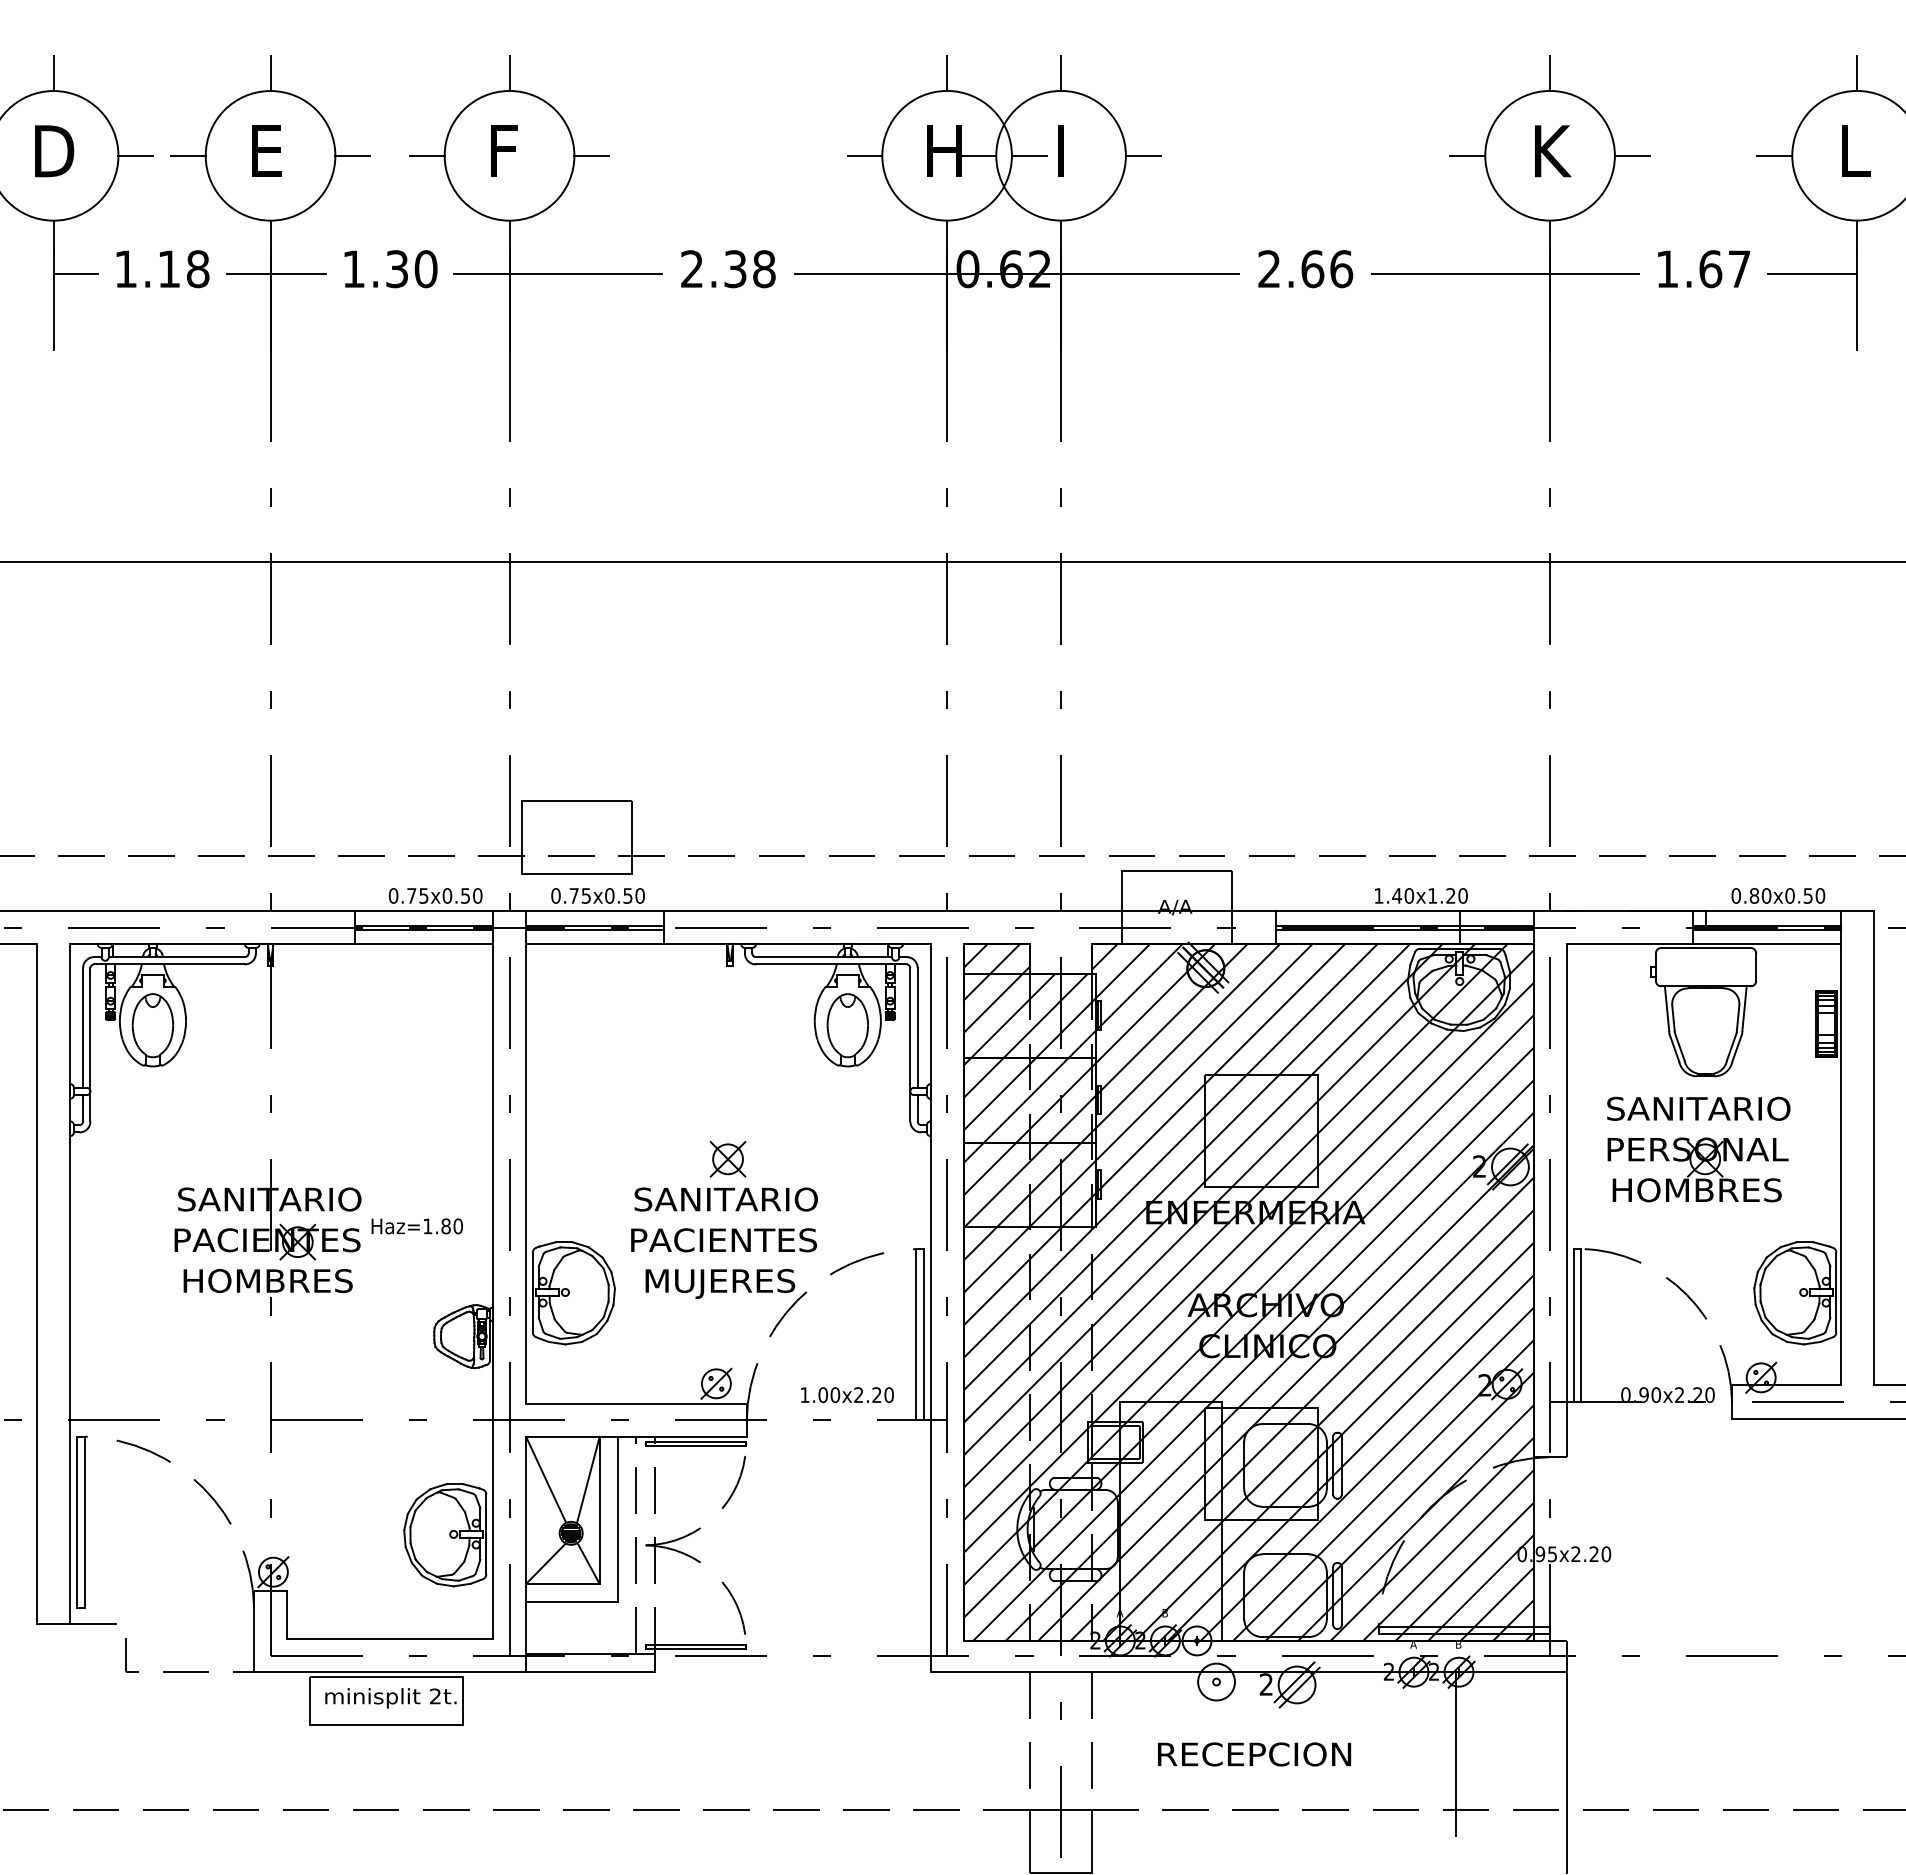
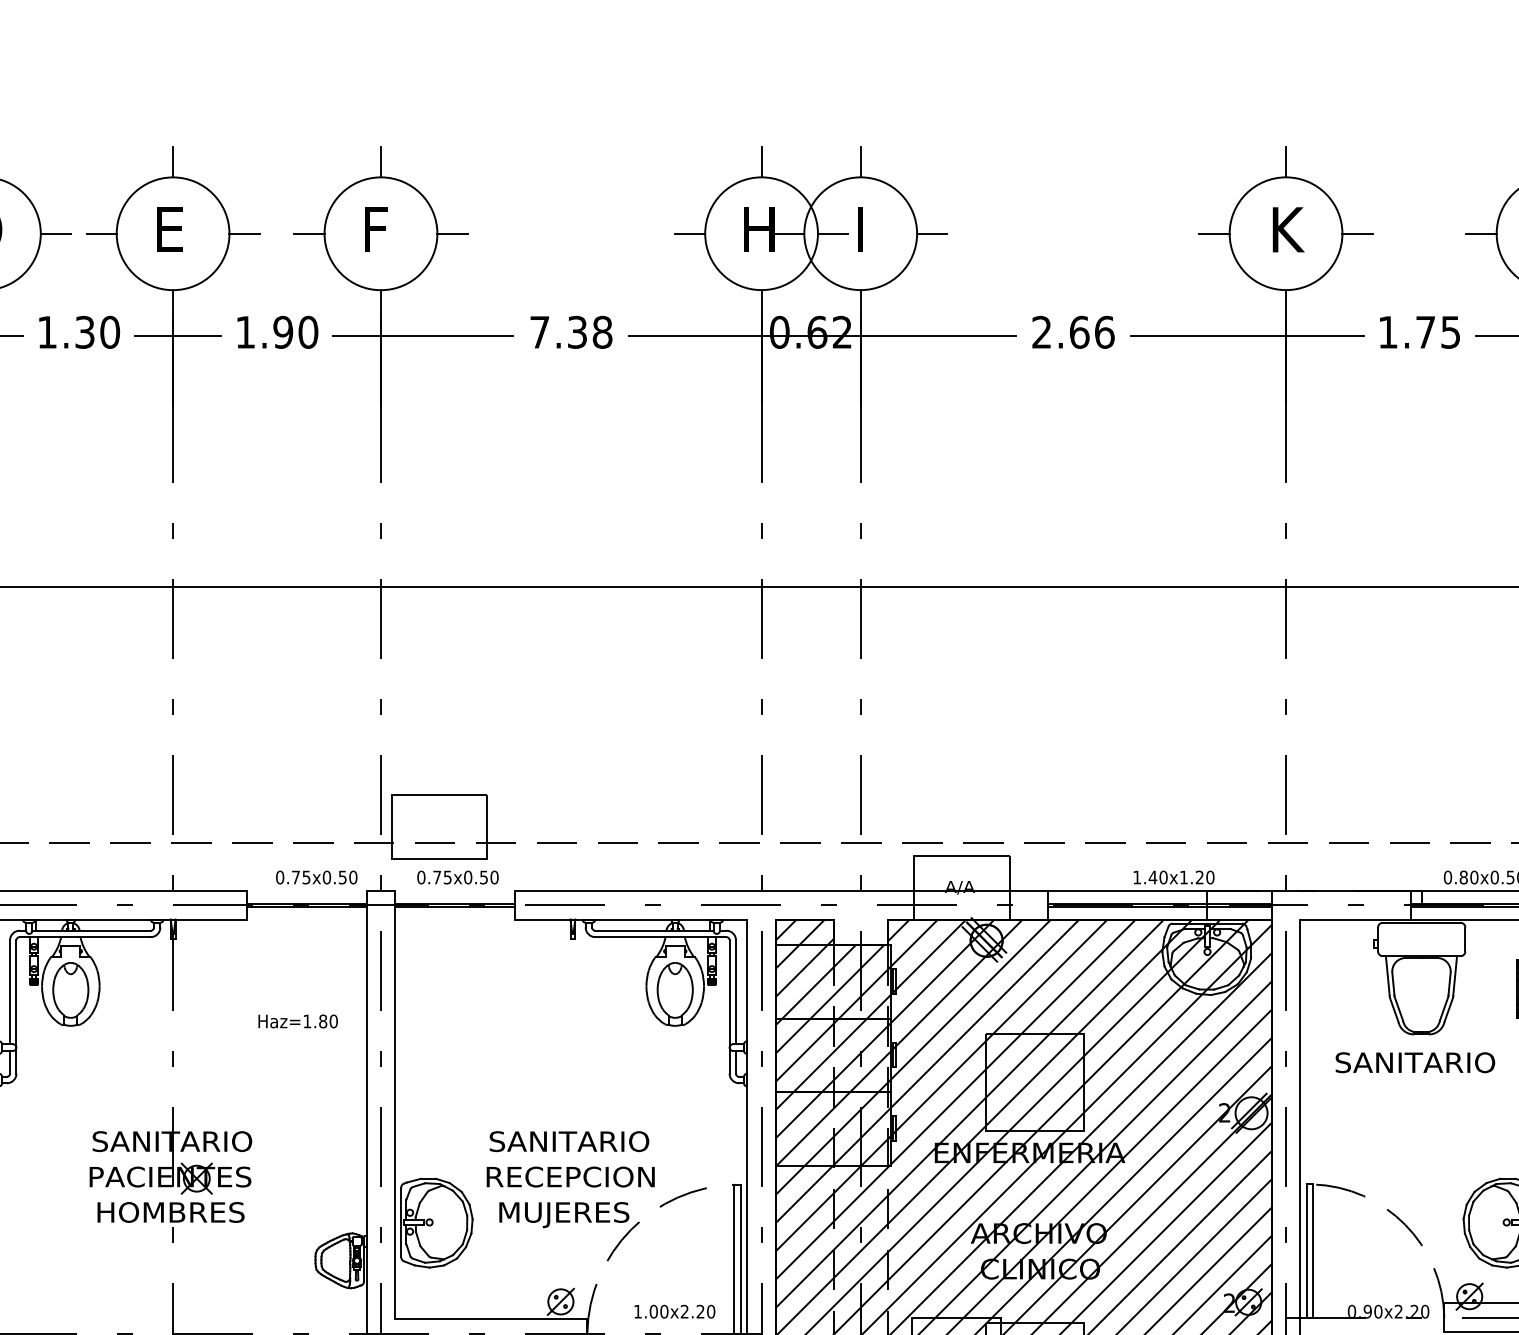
text: (691, 268) -> (539, 331), 2.38 -> 7.38
text: (183, 269) -> (97, 332), 1.18 -> 1.30
text: (396, 269) -> (282, 332), 1.30 -> 1.90
text: (1724, 269) -> (1437, 332), 1.67 -> 1.75
line: (424, 911) -> (307, 891), removed
line: (595, 911) -> (455, 891), removed
line: (424, 944) -> (307, 919), removed
line: (595, 944) -> (455, 919), removed
part: (727, 1159) -> (570, 1106), removed
part: (1697, 1169) -> (1414, 1115), removed
text: (416, 1226) -> (297, 1021), moved
text: (729, 1240) -> (572, 1177), PACIENTES -> RECEPCION

